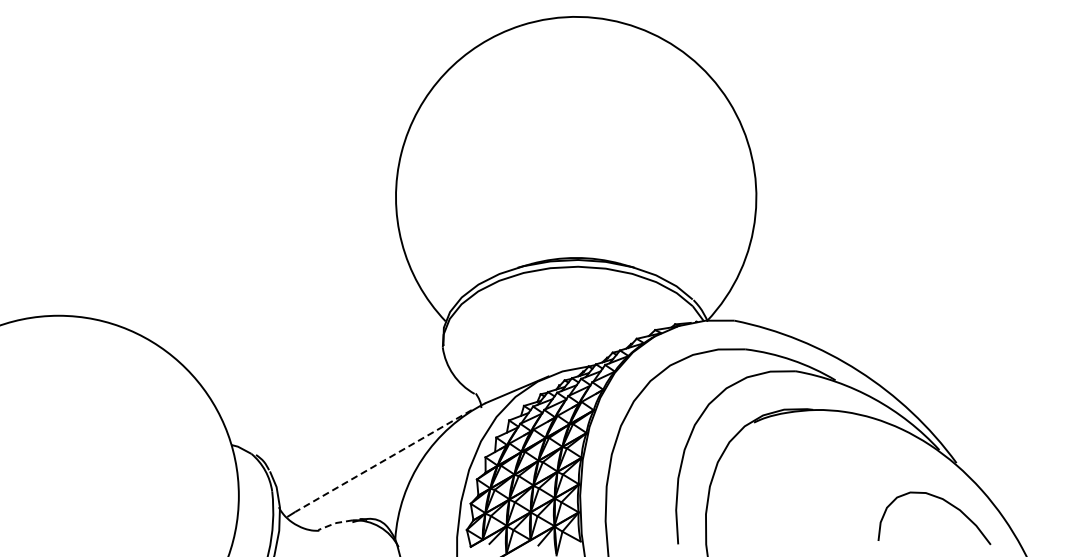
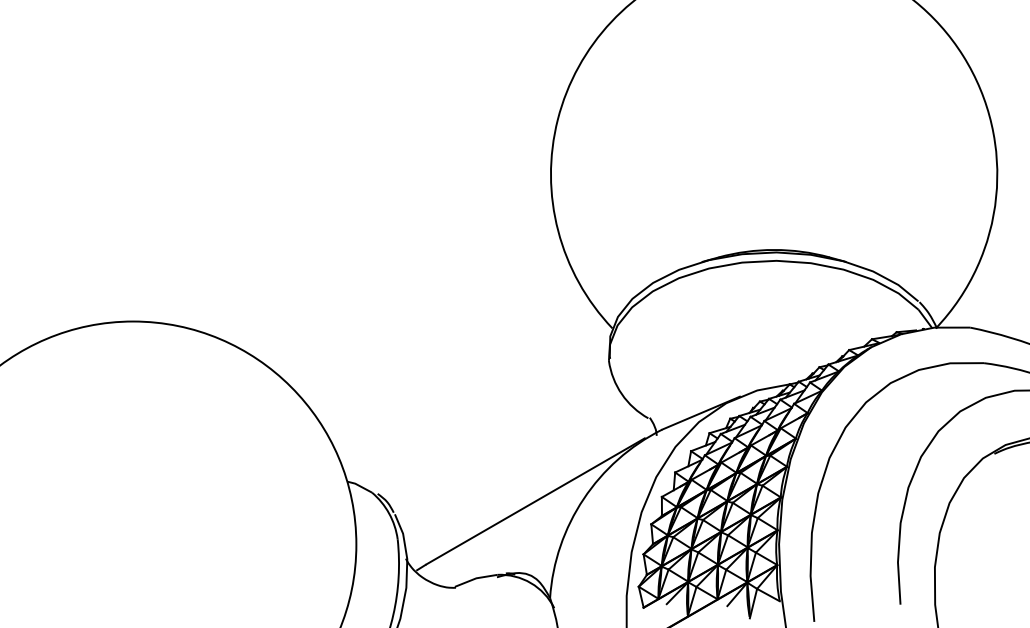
line: (383, 461) -> (535, 502), dashed -> solid
line: (335, 523) -> (476, 578), dashed -> solid

